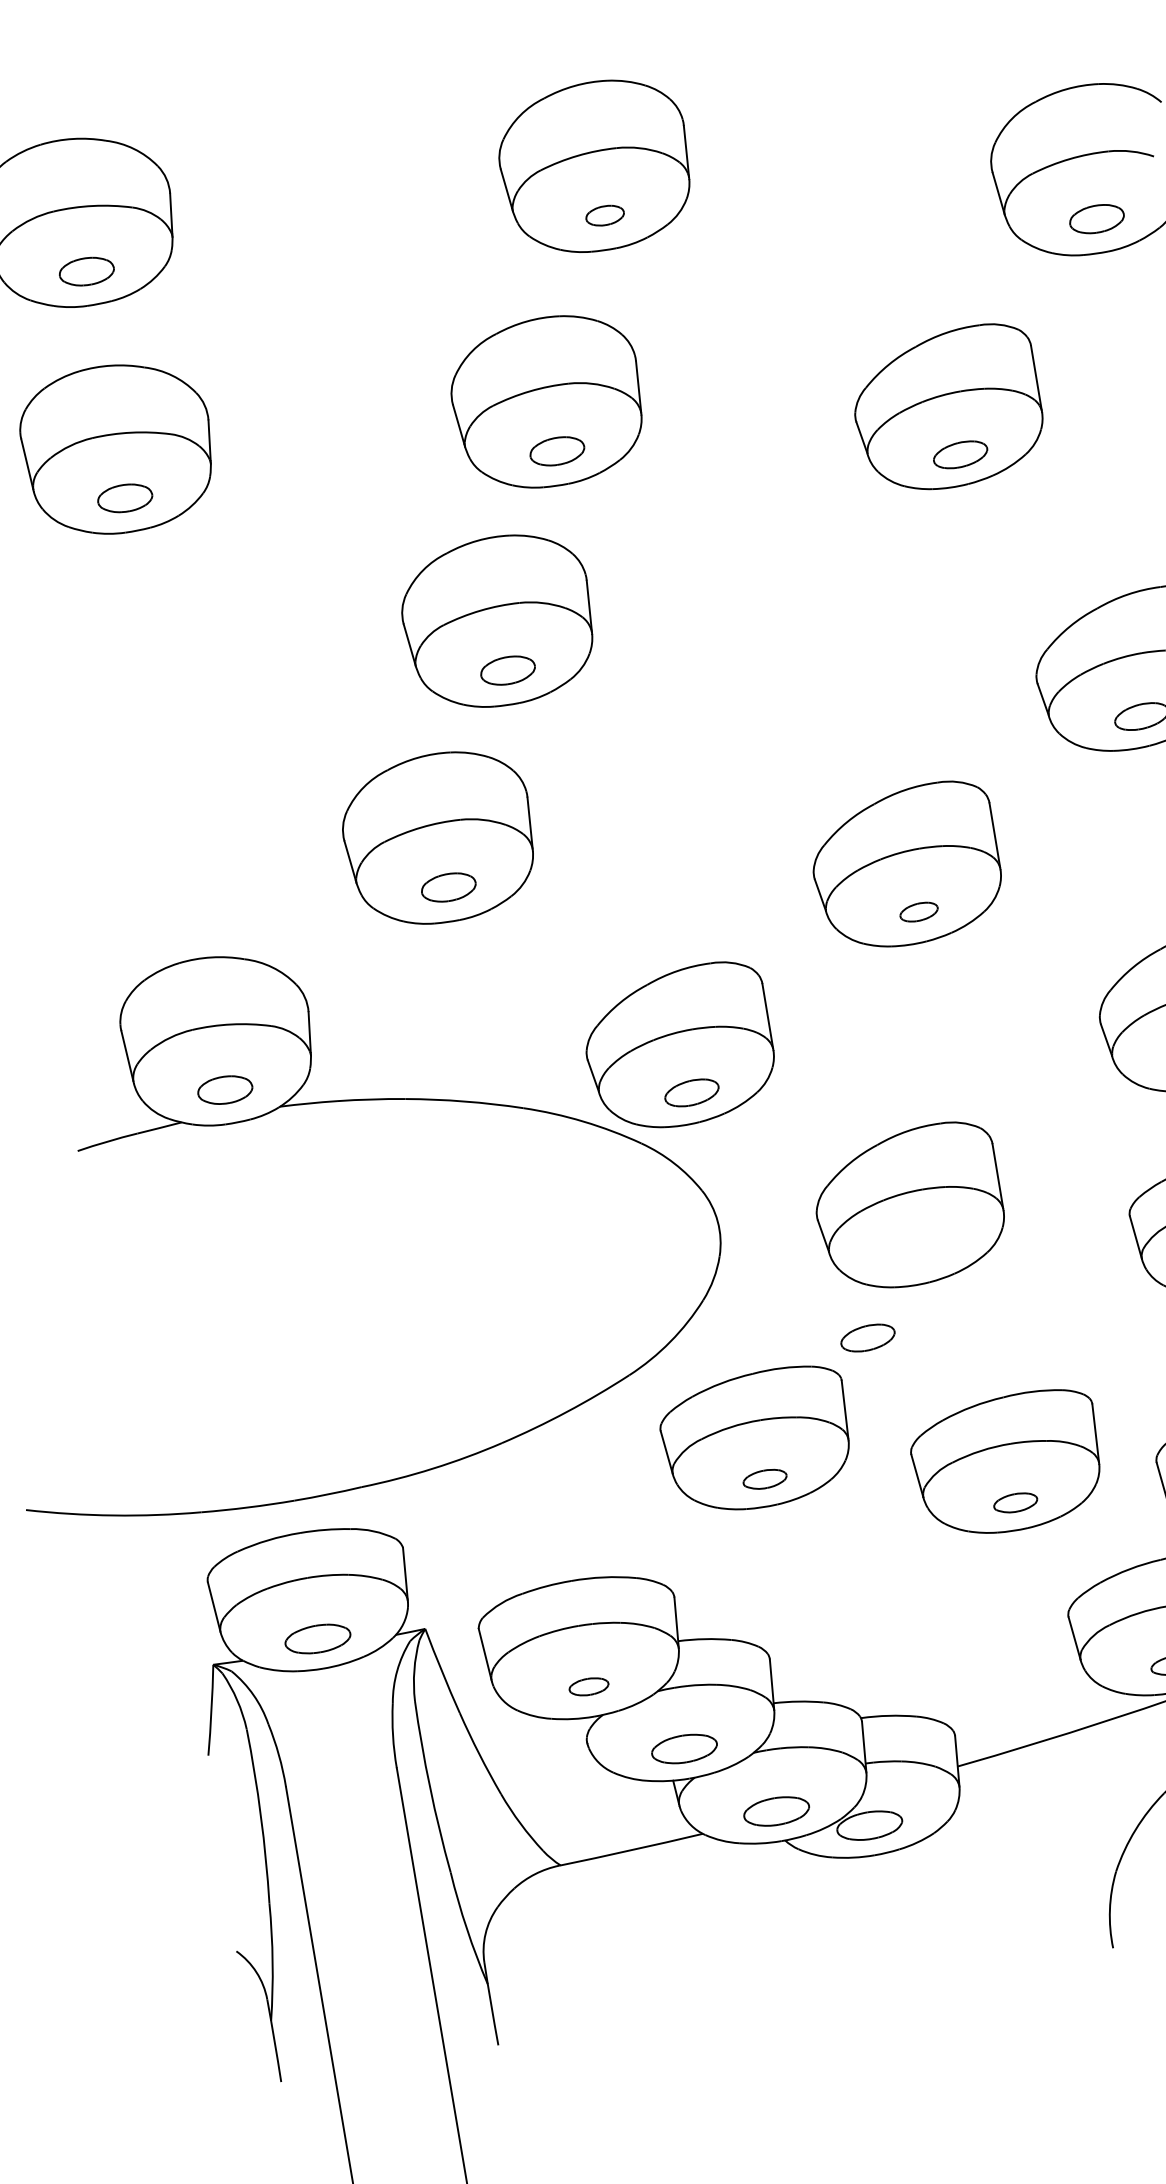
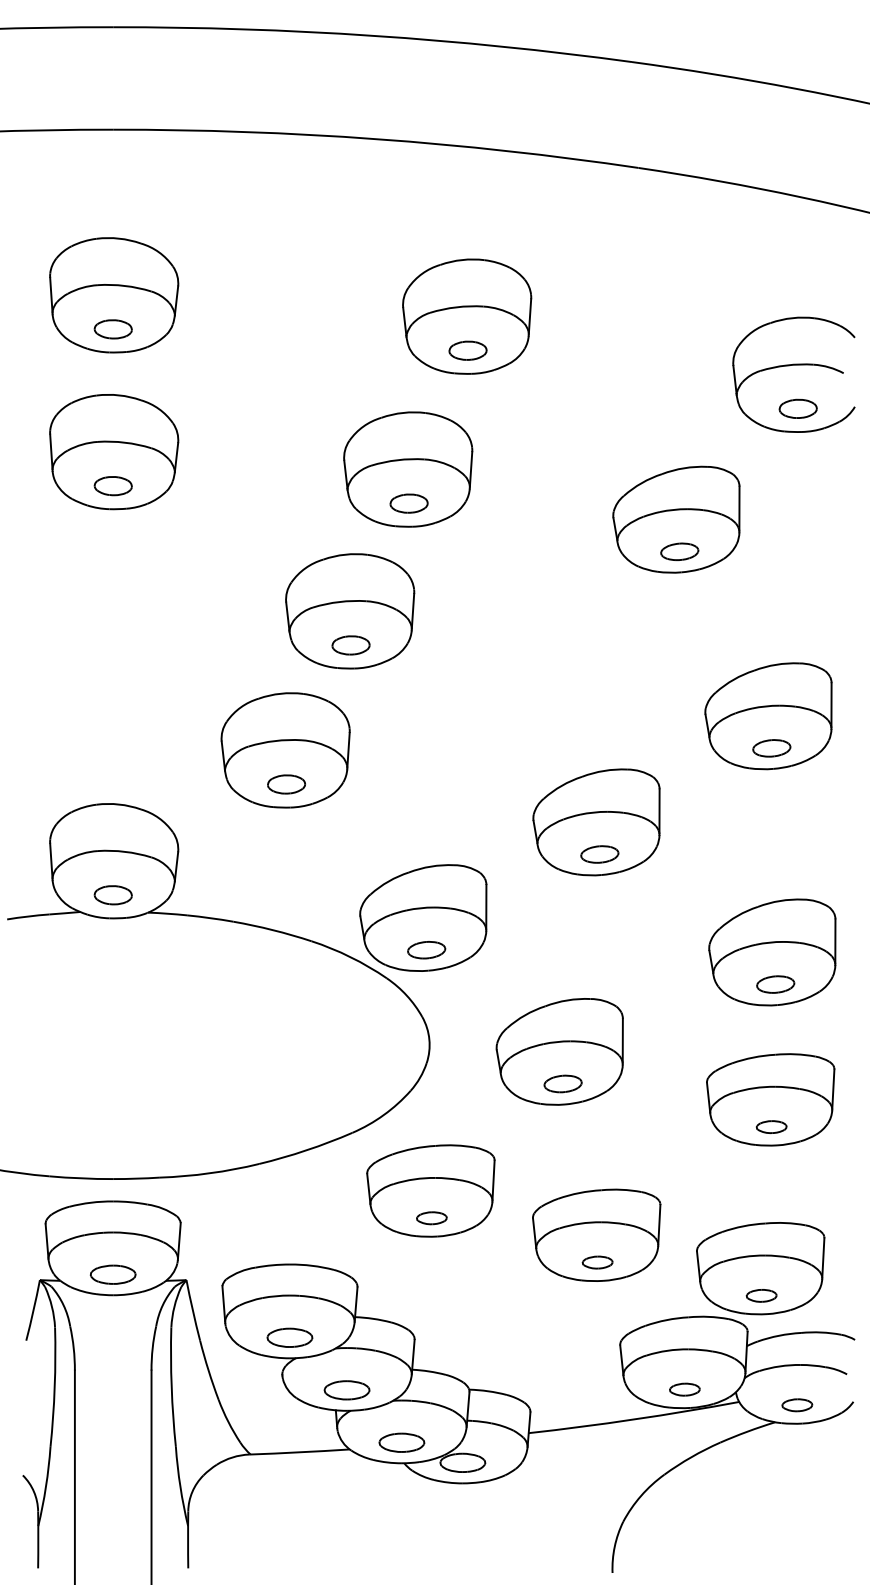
part: (604, 215) -> (467, 350), size x1.43
part: (918, 912) -> (599, 854), size x1.43
part: (866, 1337) -> (562, 1083), moved
part: (588, 1686) -> (289, 1337), size x1.67

